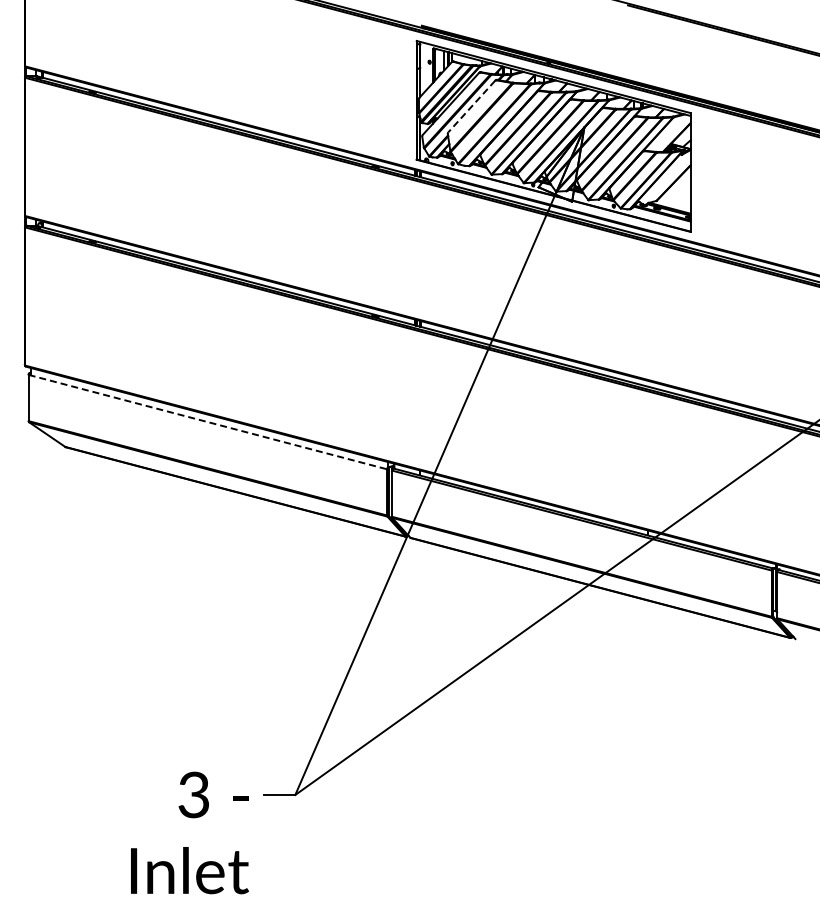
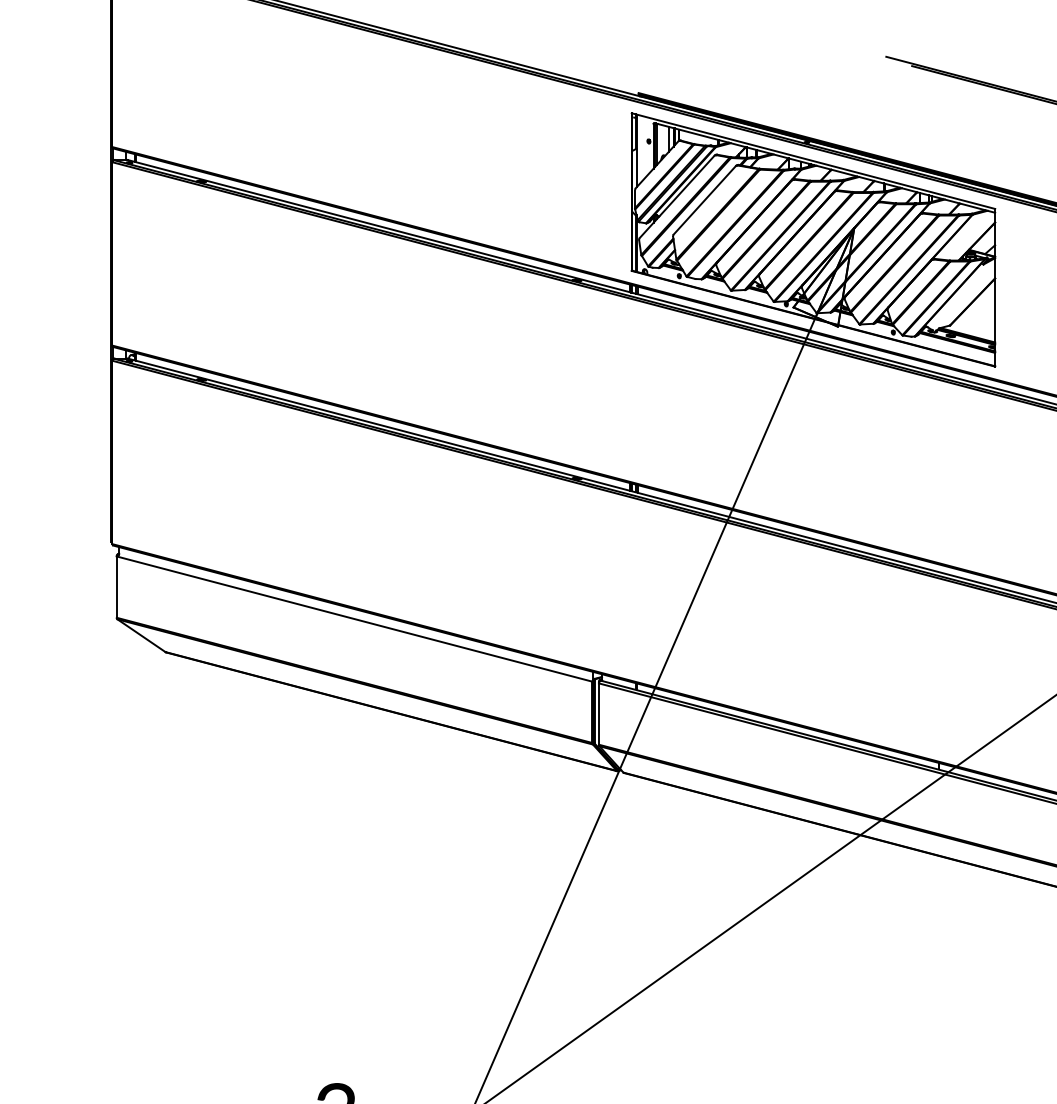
line: (471, 106) -> (704, 200), dashed -> solid
line: (208, 422) -> (355, 619), dashed -> solid

